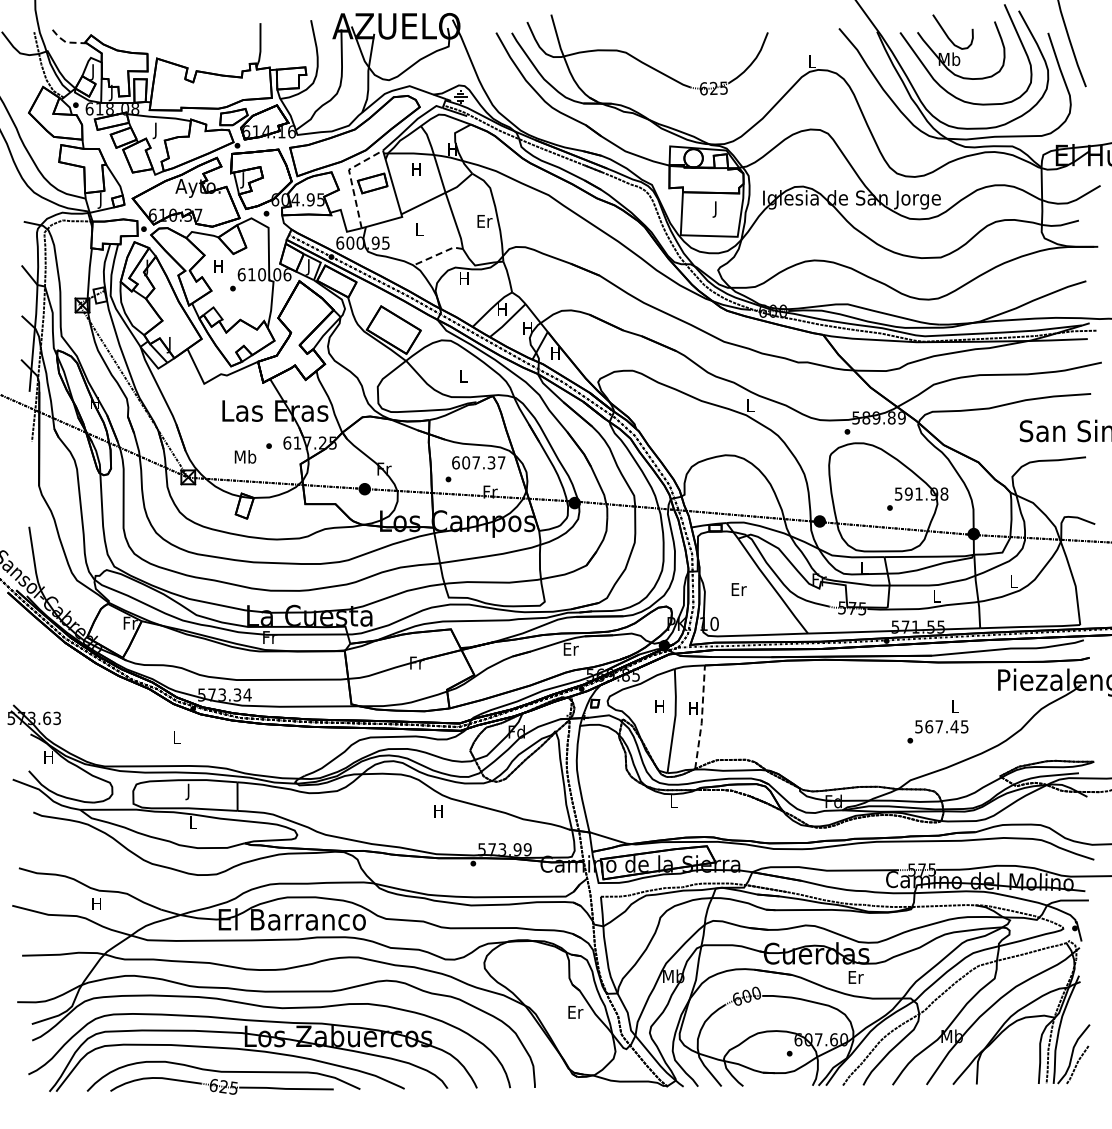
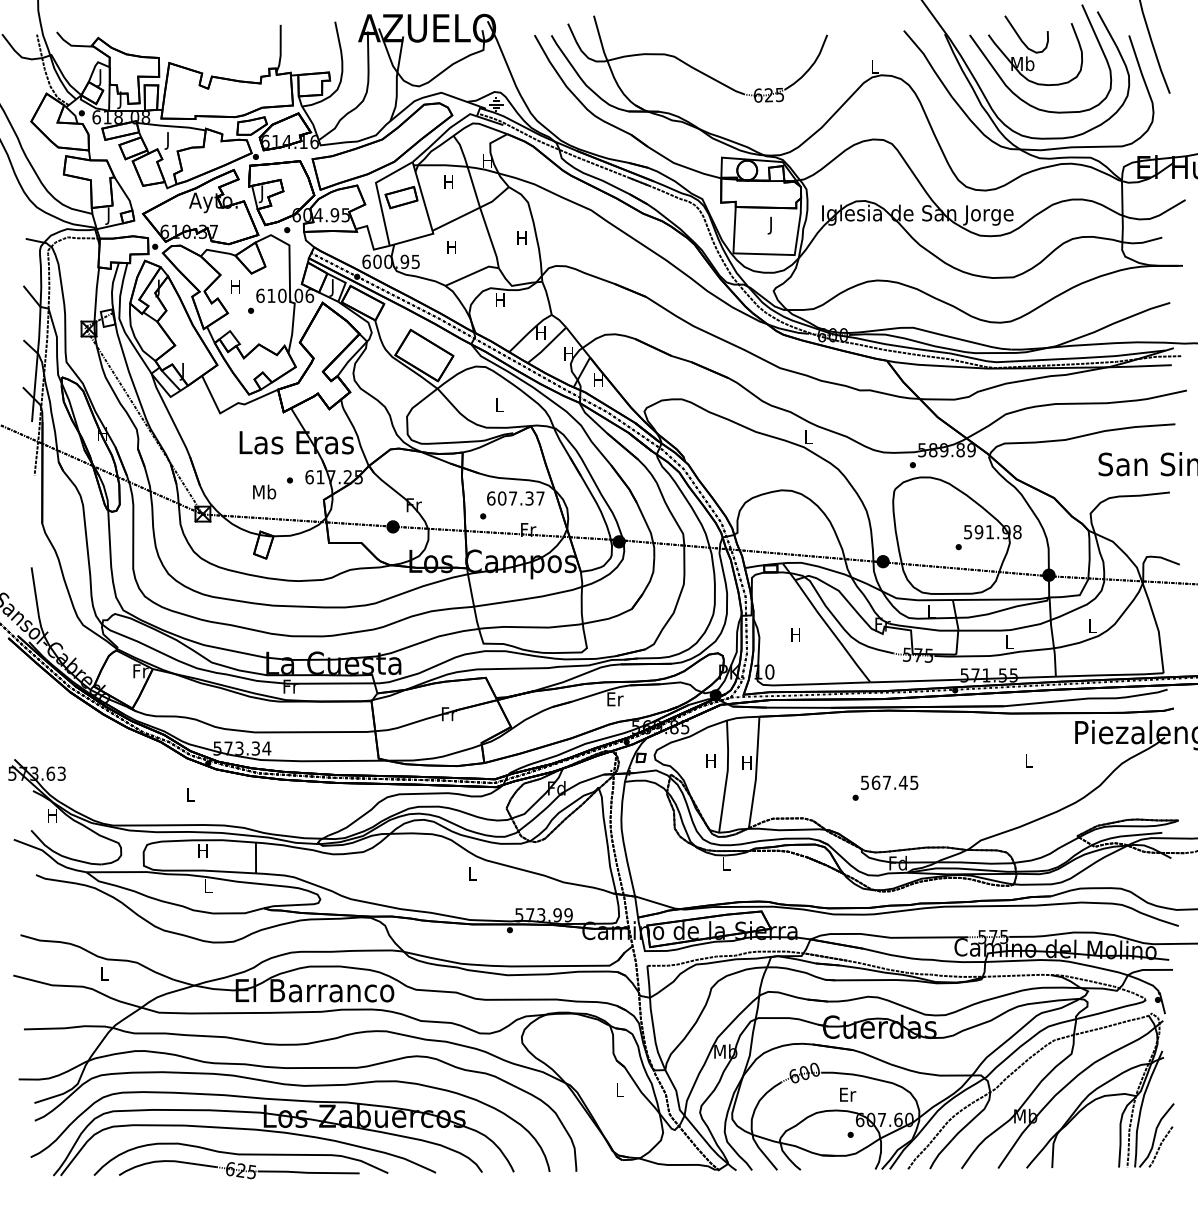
line: (66, 42) -> (71, 45), dashed -> solid
line: (350, 178) -> (377, 192), dashed -> solid
text: (484, 221) -> (521, 238), Er -> H
text: (419, 229) -> (451, 247), L -> H
line: (438, 254) -> (472, 274), dashed -> solid
text: (738, 589) -> (795, 634), Er -> H
line: (701, 717) -> (755, 772), dashed -> solid
text: (937, 731) -> (884, 787), moved
text: (188, 791) -> (203, 852), J -> H
text: (438, 811) -> (472, 874), H -> L
text: (96, 903) -> (104, 973), H -> L
text: (855, 977) -> (847, 1094), moved
text: (575, 1012) -> (620, 1090), Er -> L

